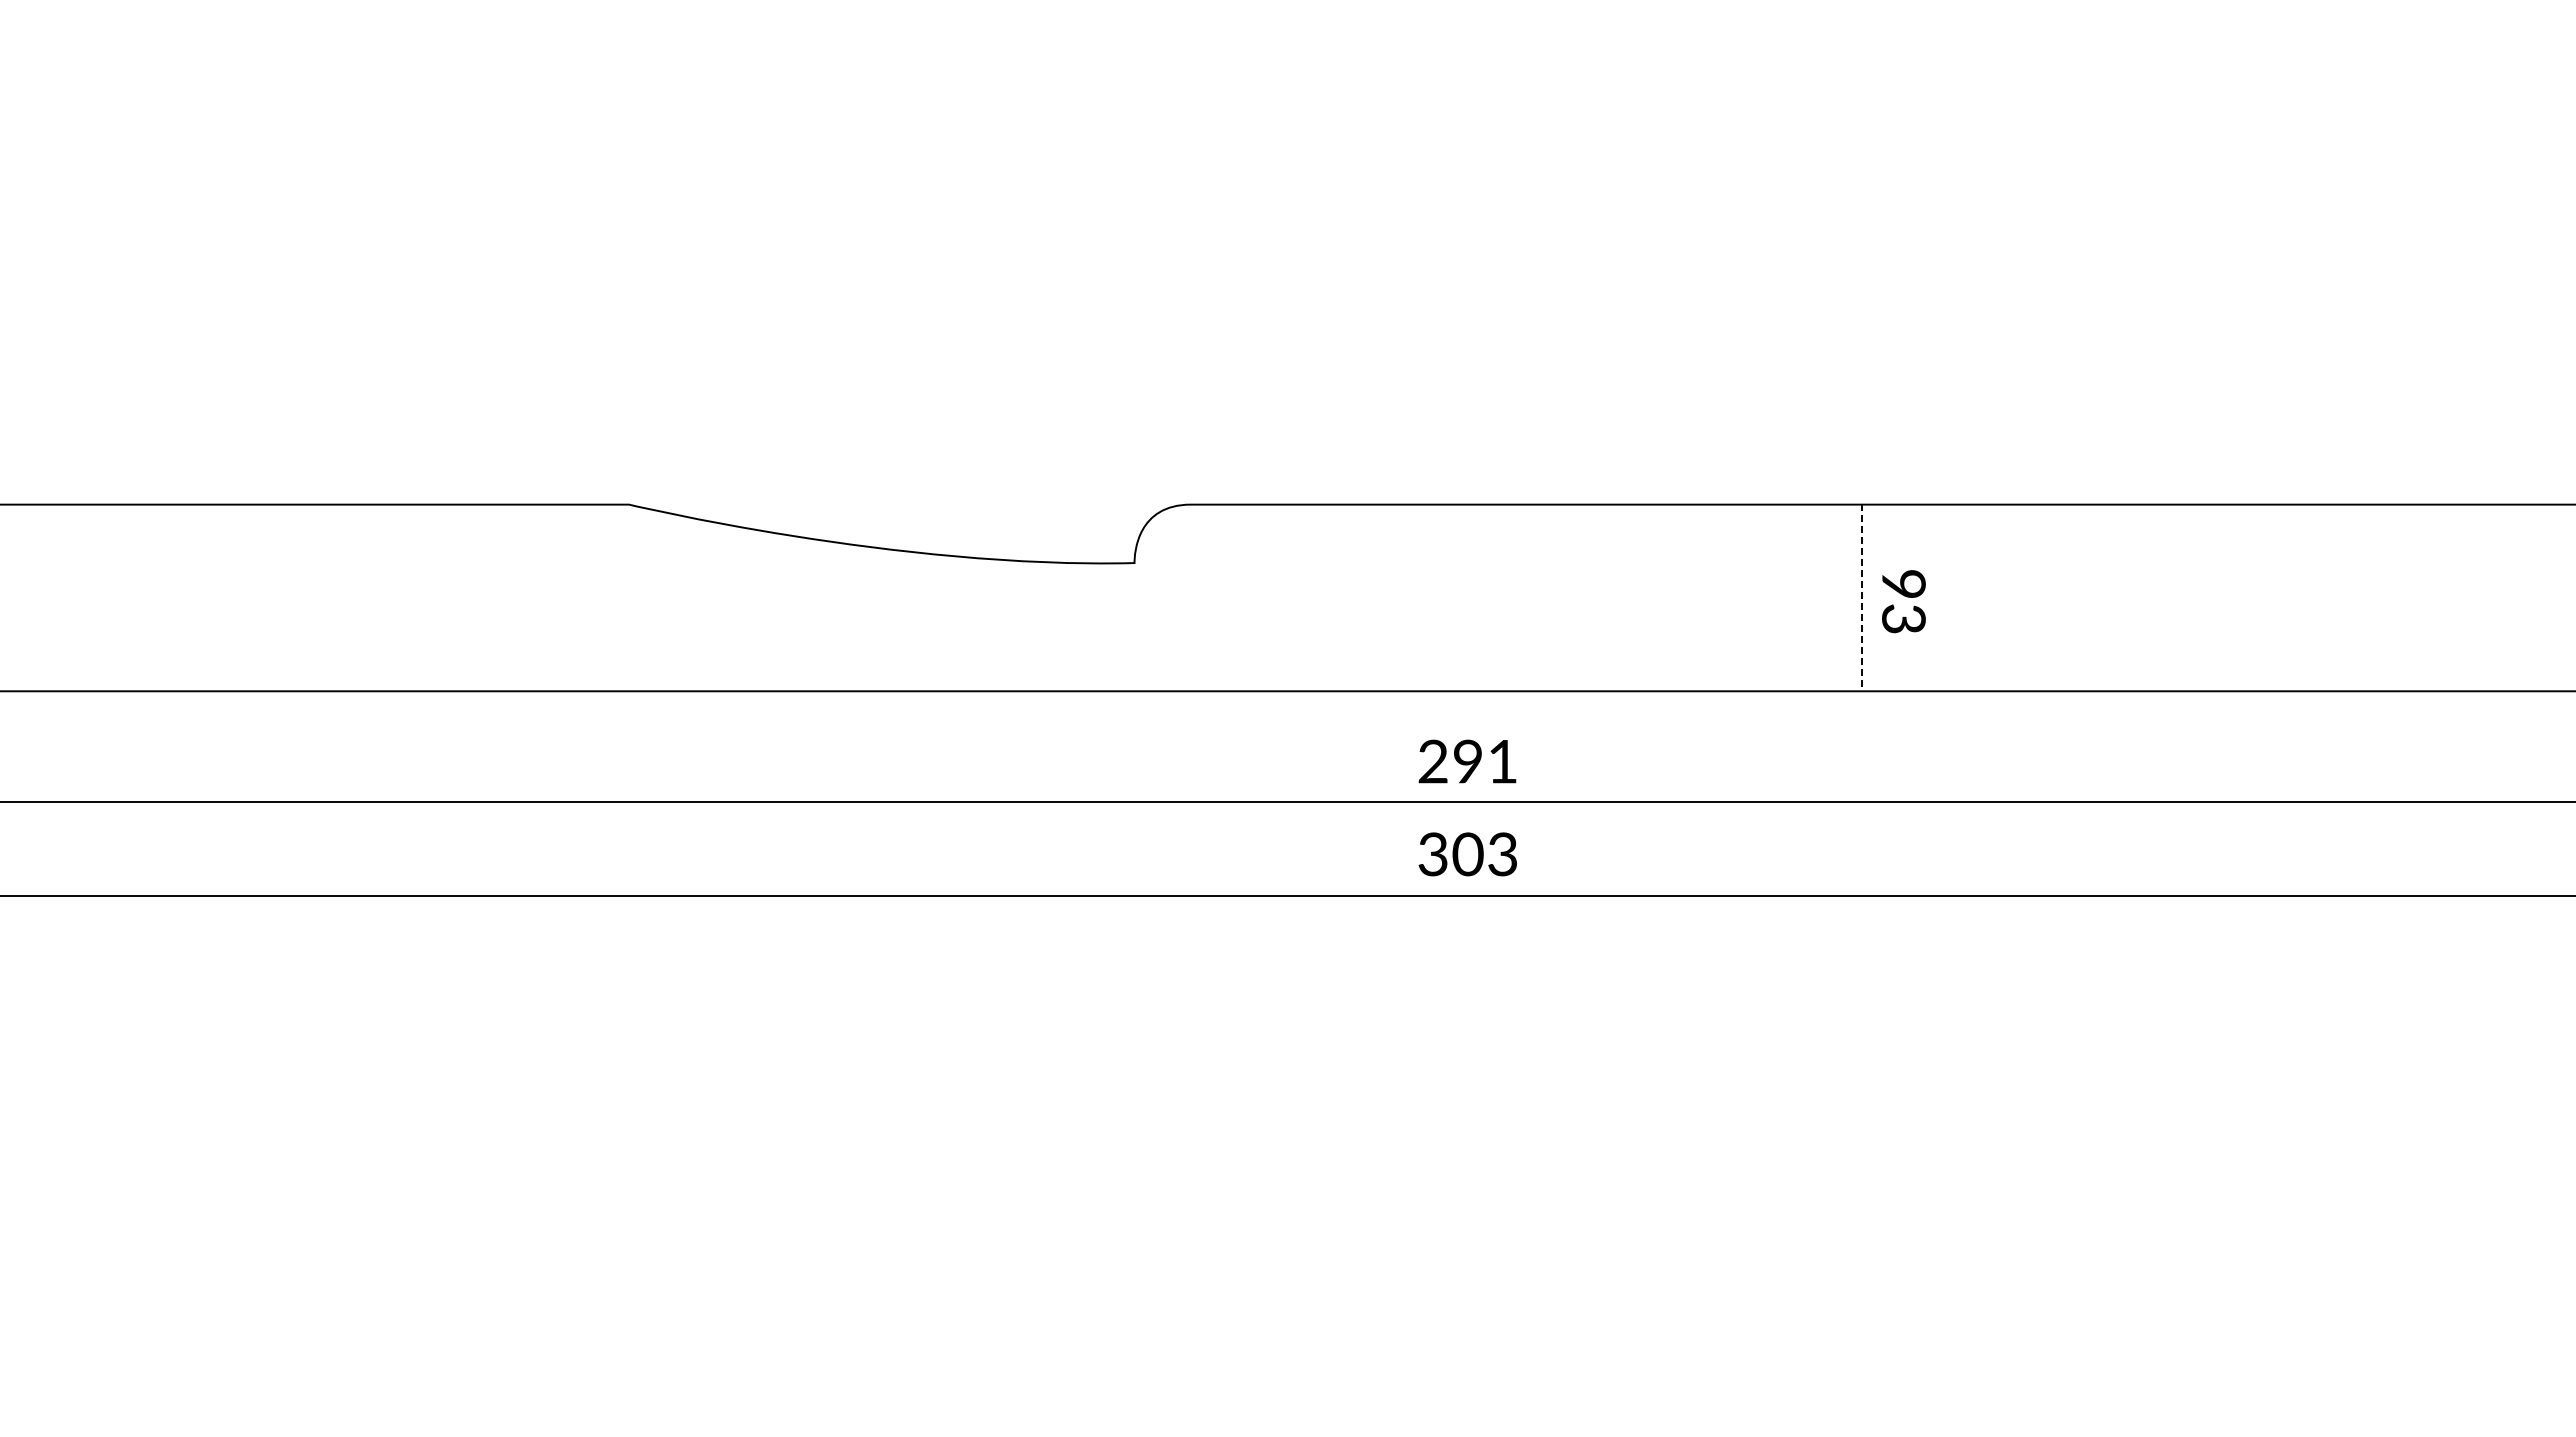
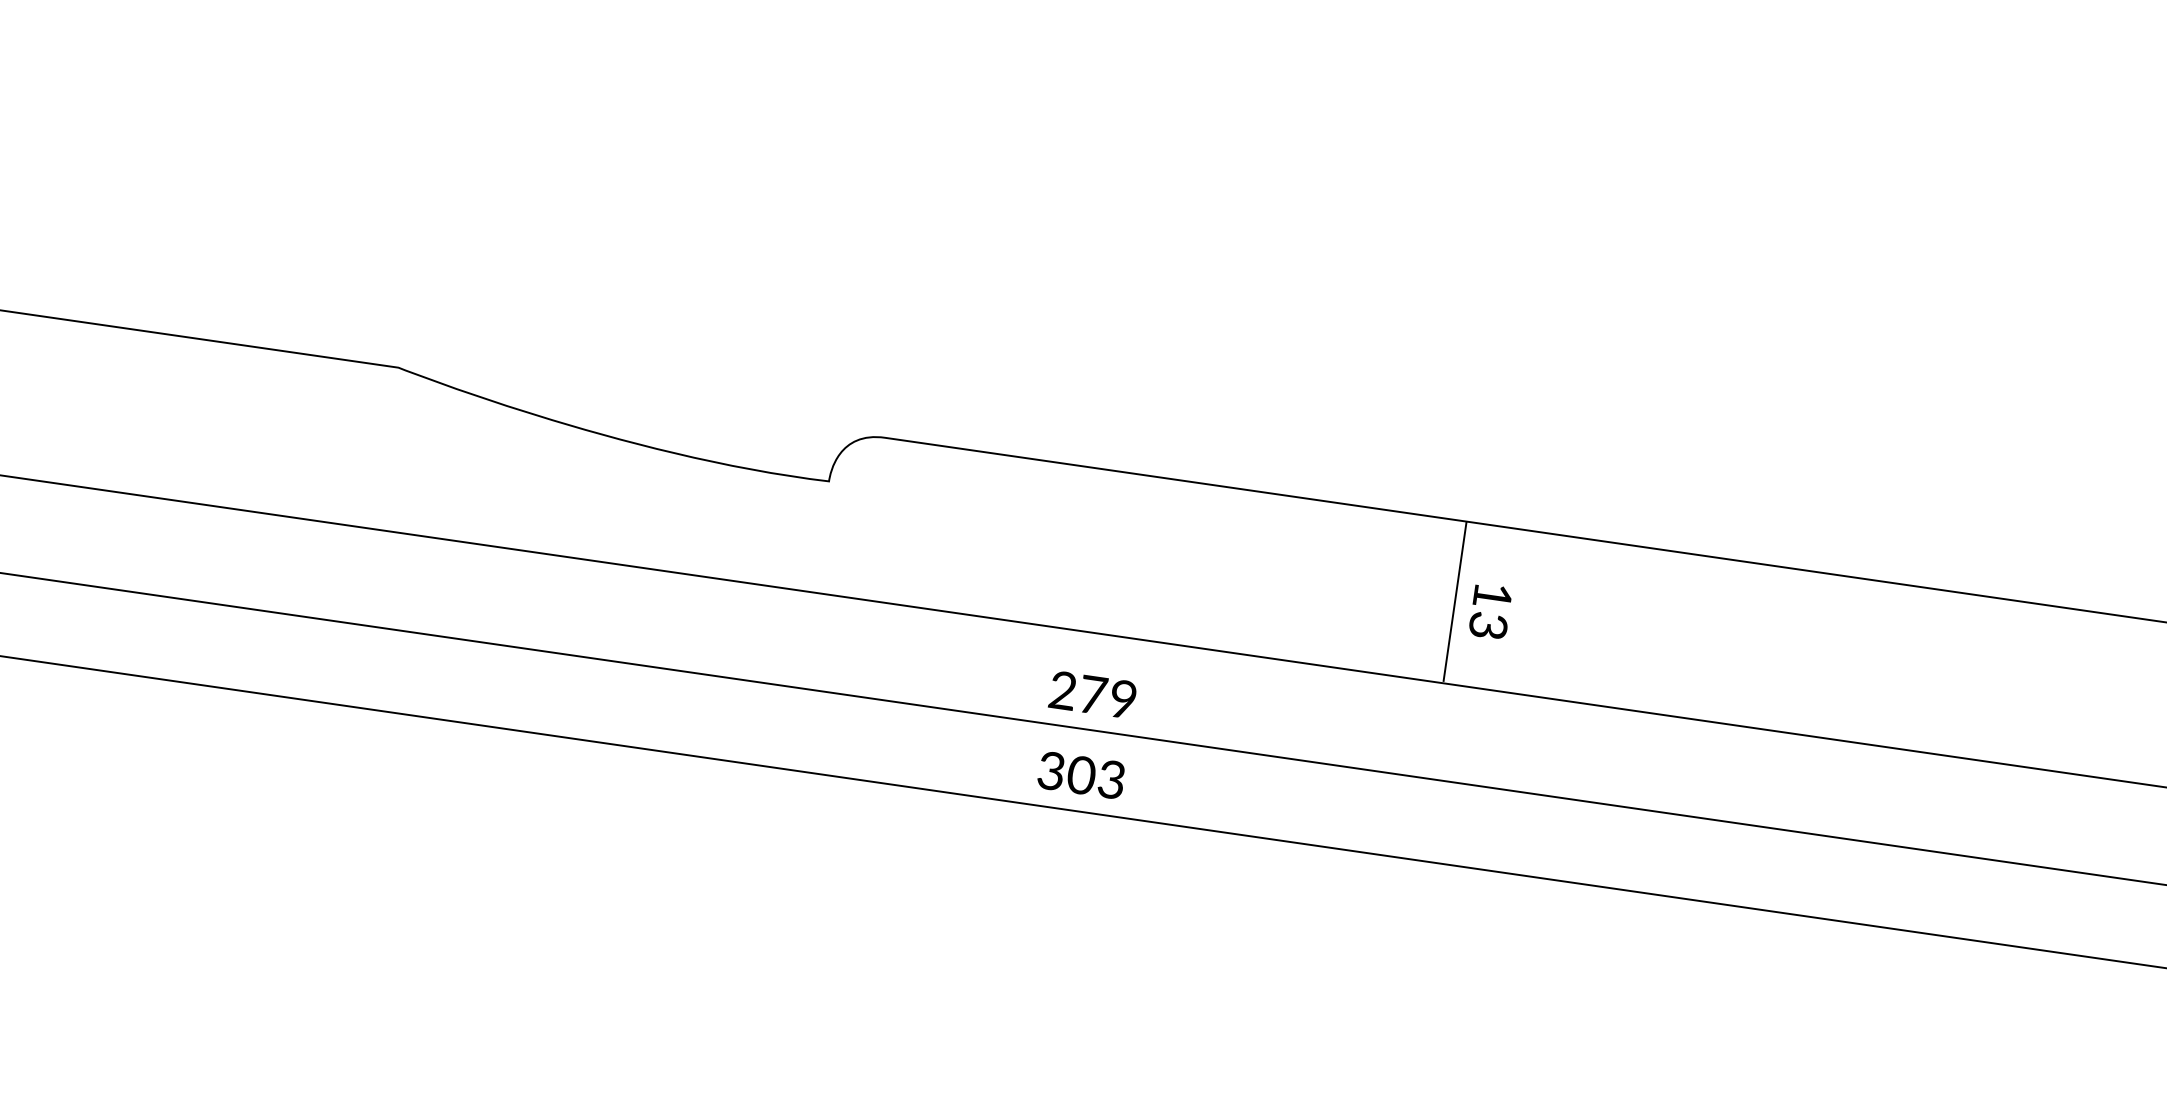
text: (1903, 583) -> (1492, 595), 93 -> 13
line: (1862, 596) -> (1455, 601), dashed -> solid
text: (1485, 761) -> (1108, 697), 291 -> 279

